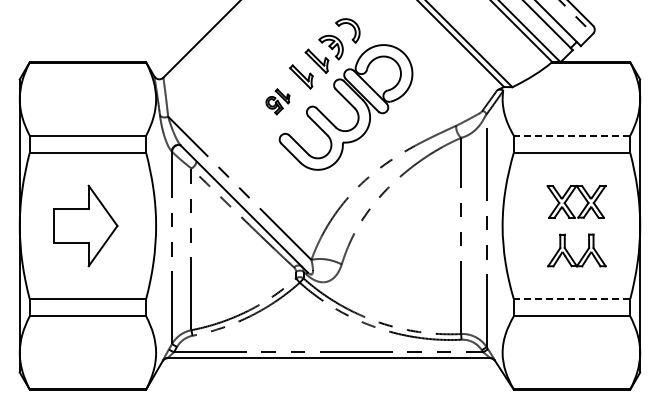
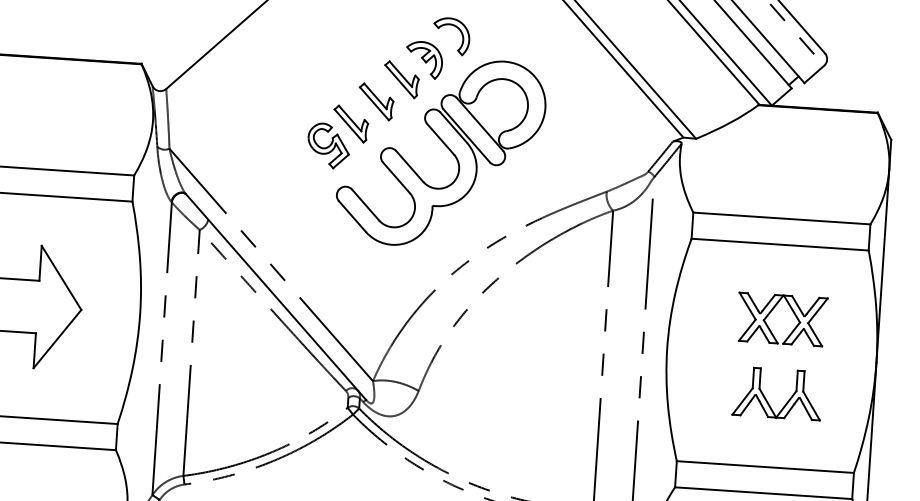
part: (277, 101) -> (337, 136), size x1.67
line: (571, 135) -> (781, 218), dashed -> solid
line: (571, 299) -> (764, 467), dashed -> solid

